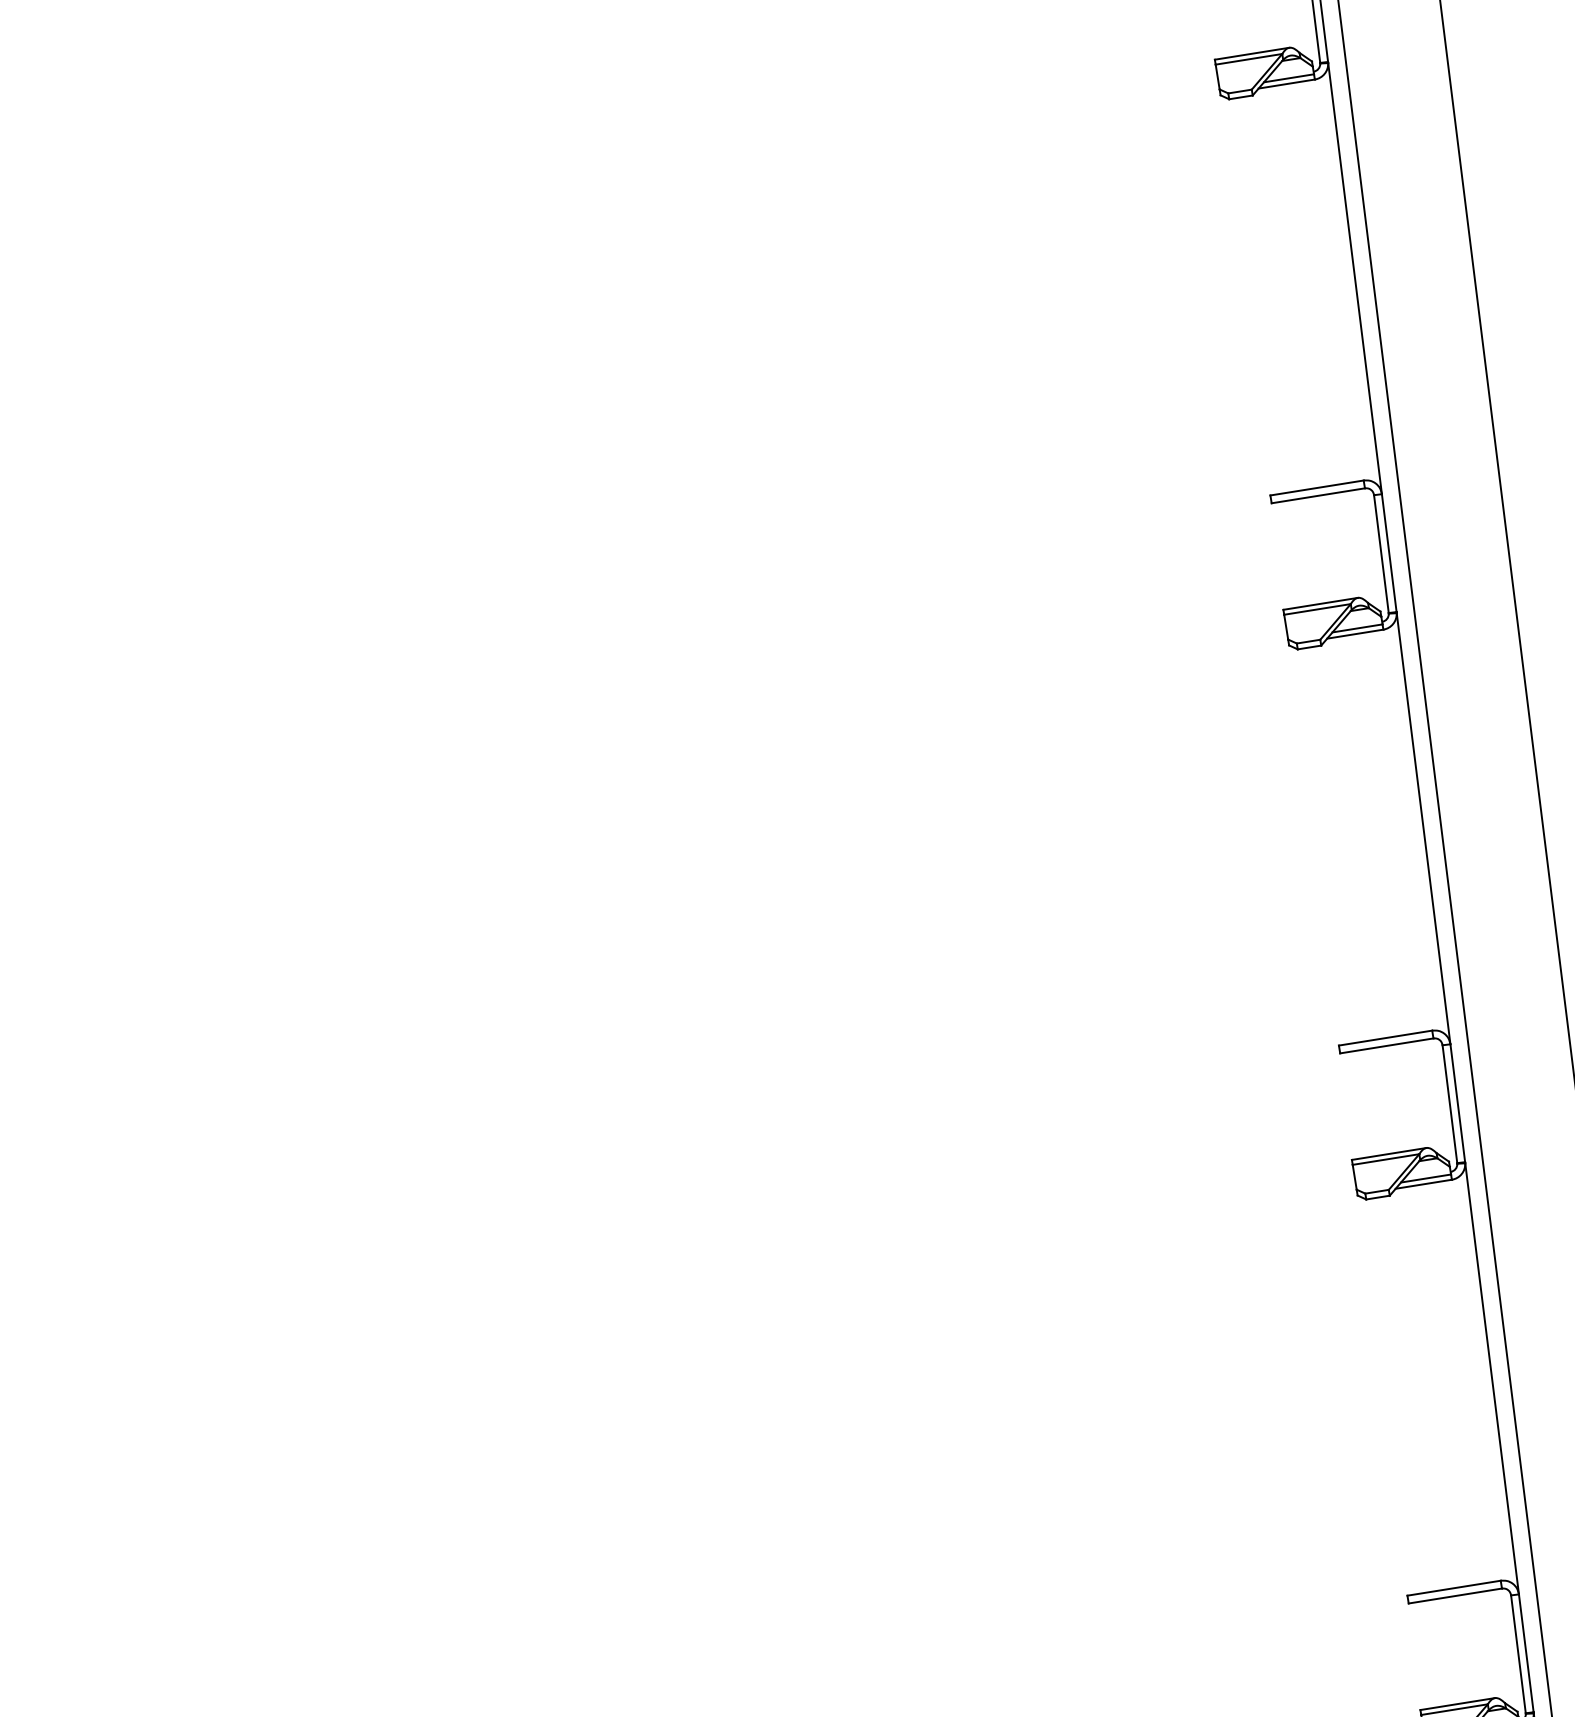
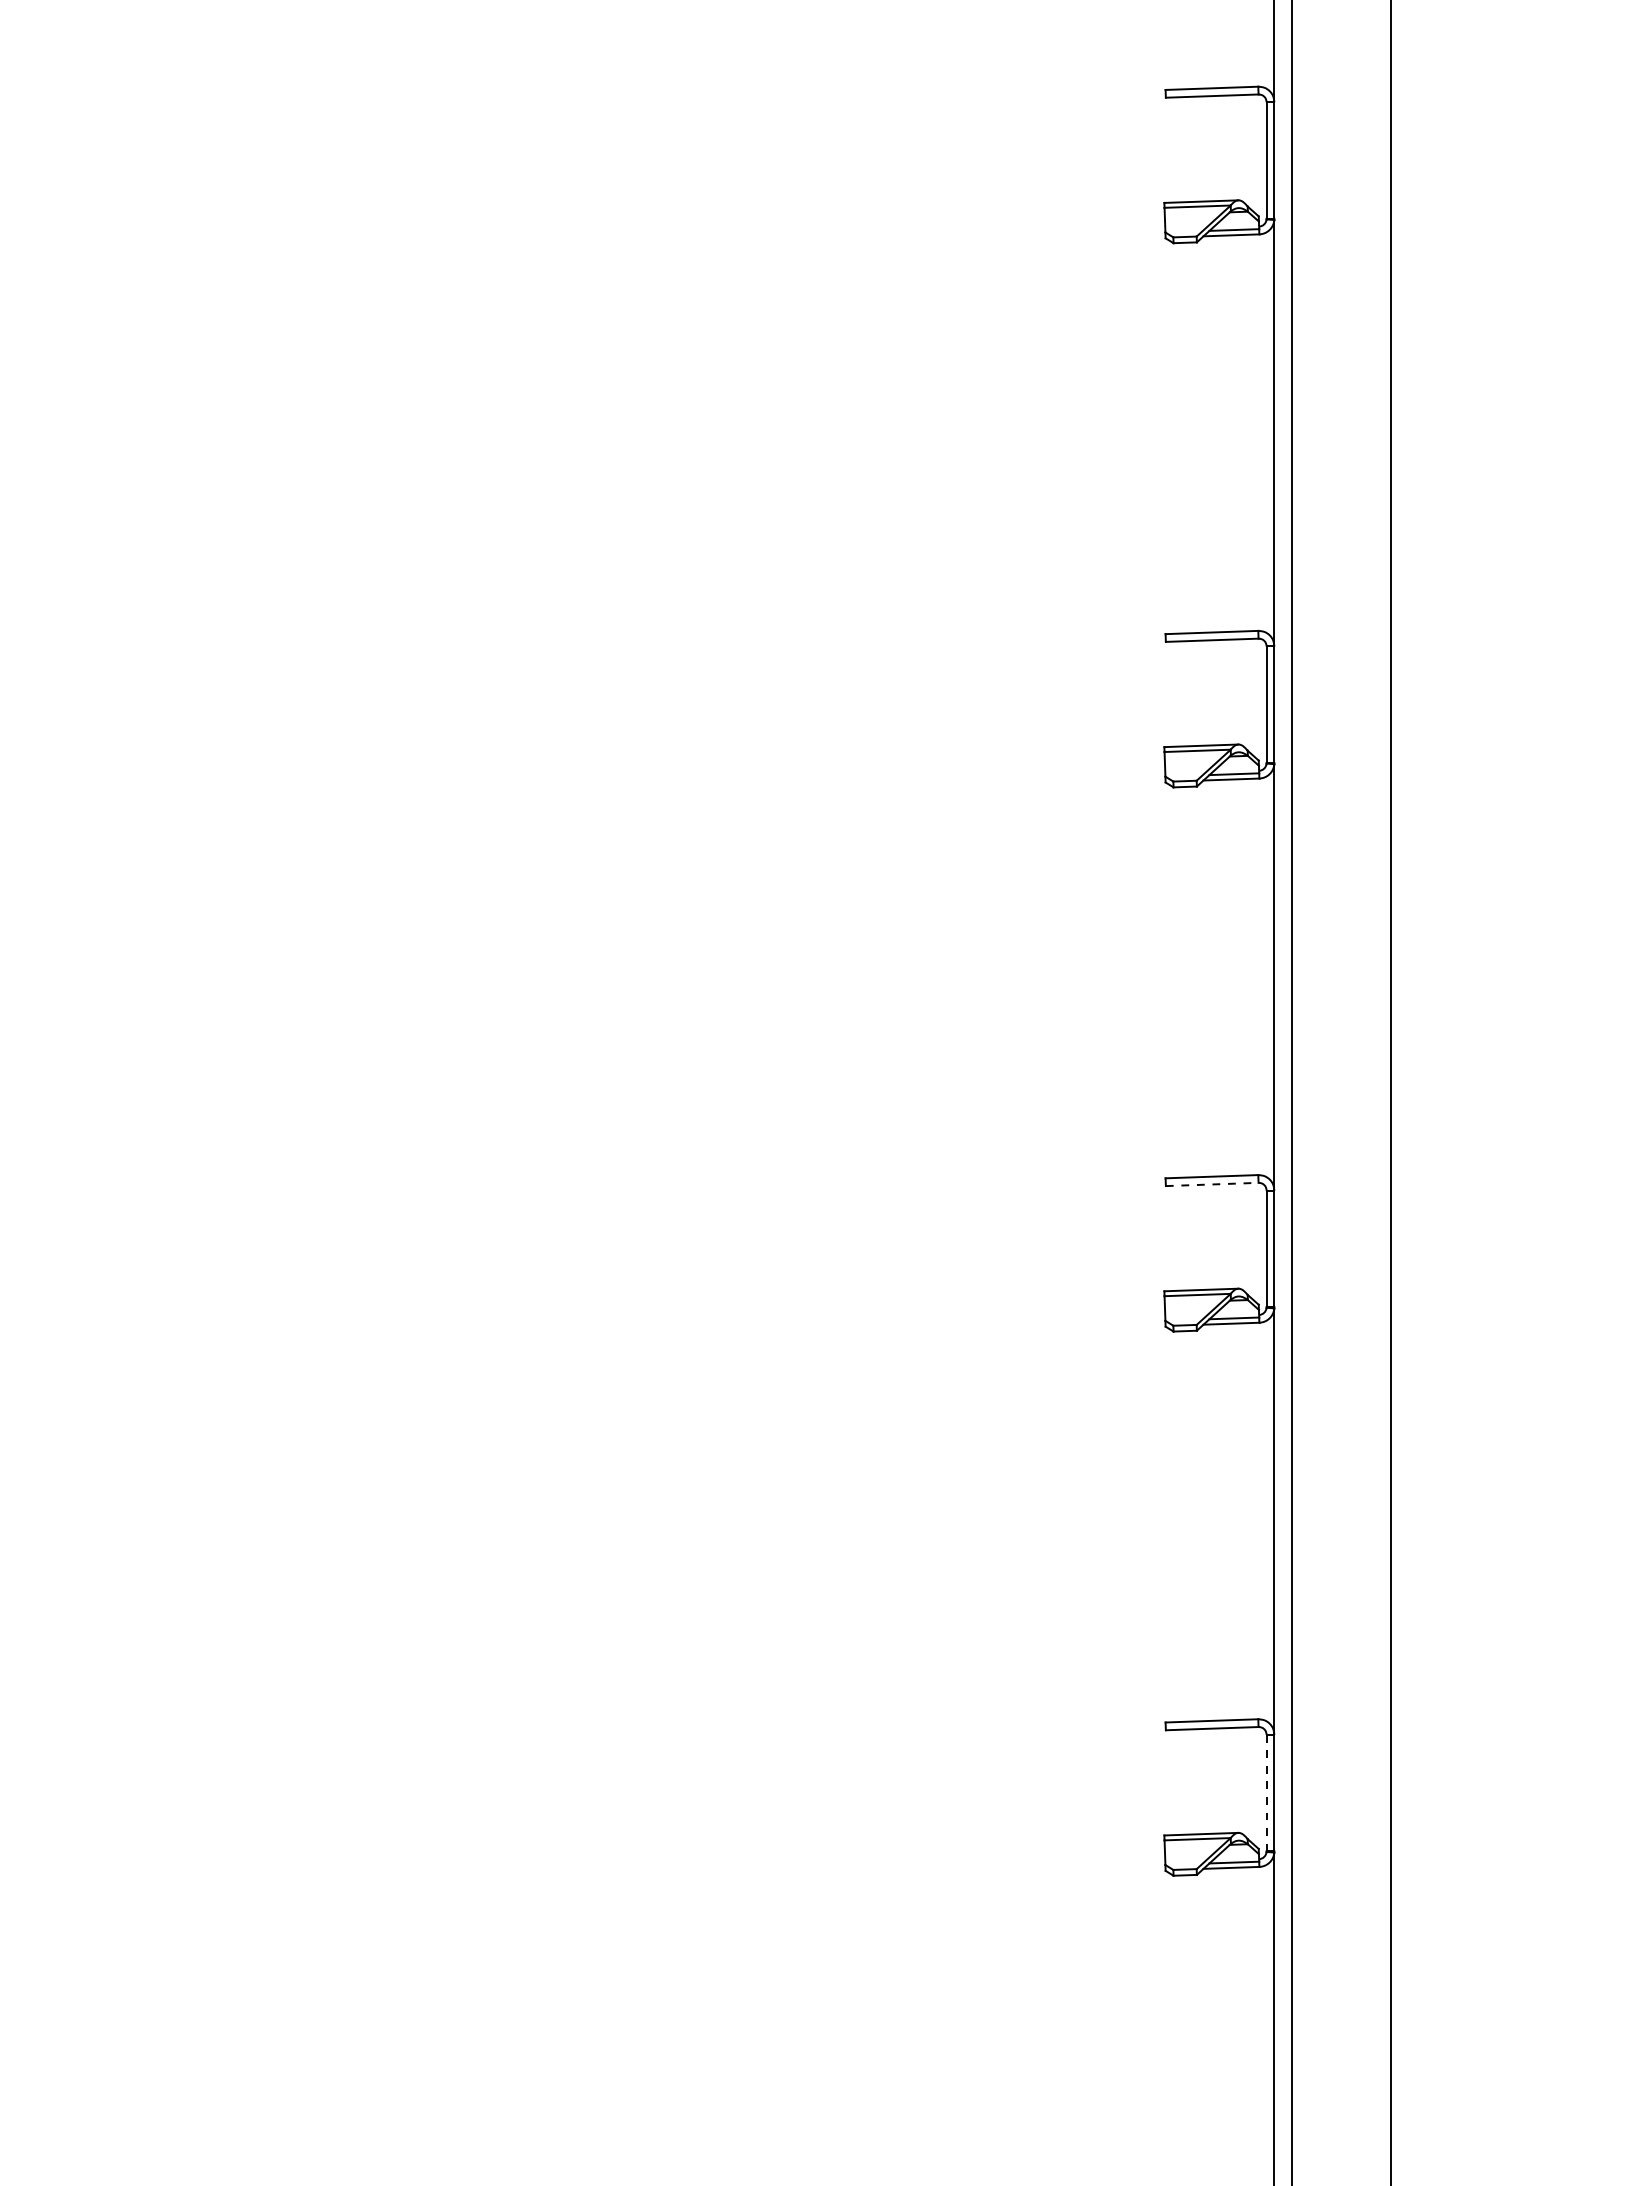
line: (1318, 495) -> (1212, 1184), solid -> dashed
line: (1449, 1104) -> (1266, 1793), solid -> dashed

